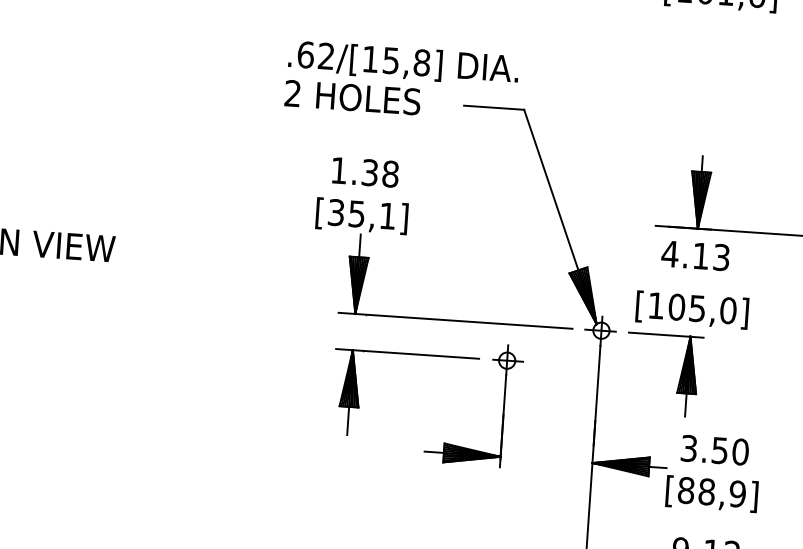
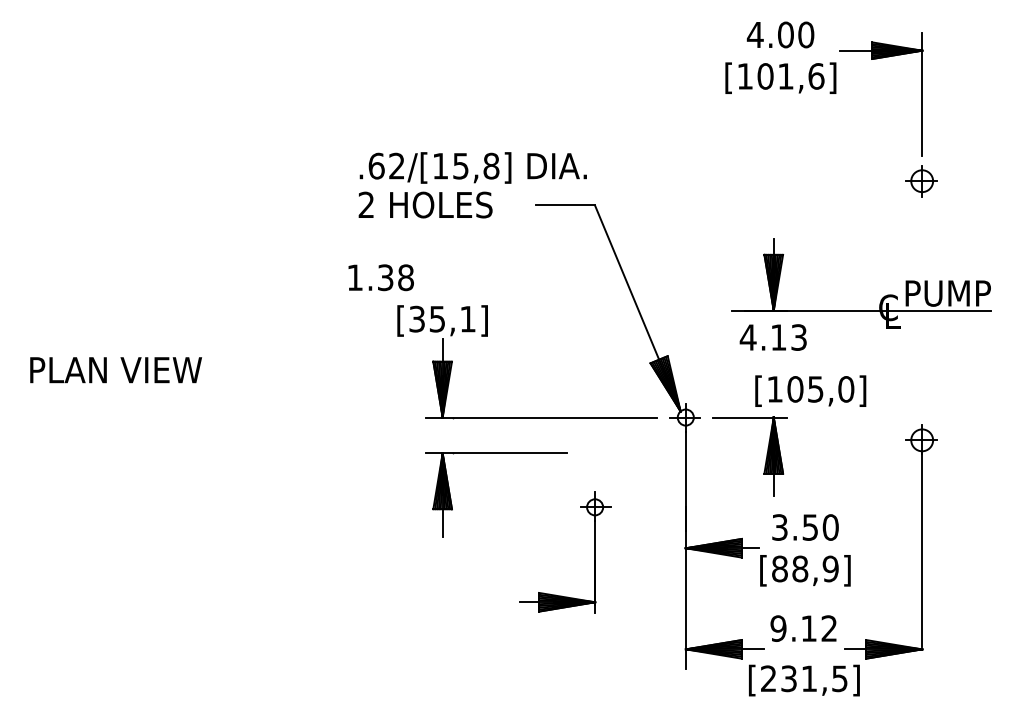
text: (364, 172) -> (380, 277), moved
text: (692, 309) -> (810, 390), moved
part: (503, 406) -> (594, 552), moved

